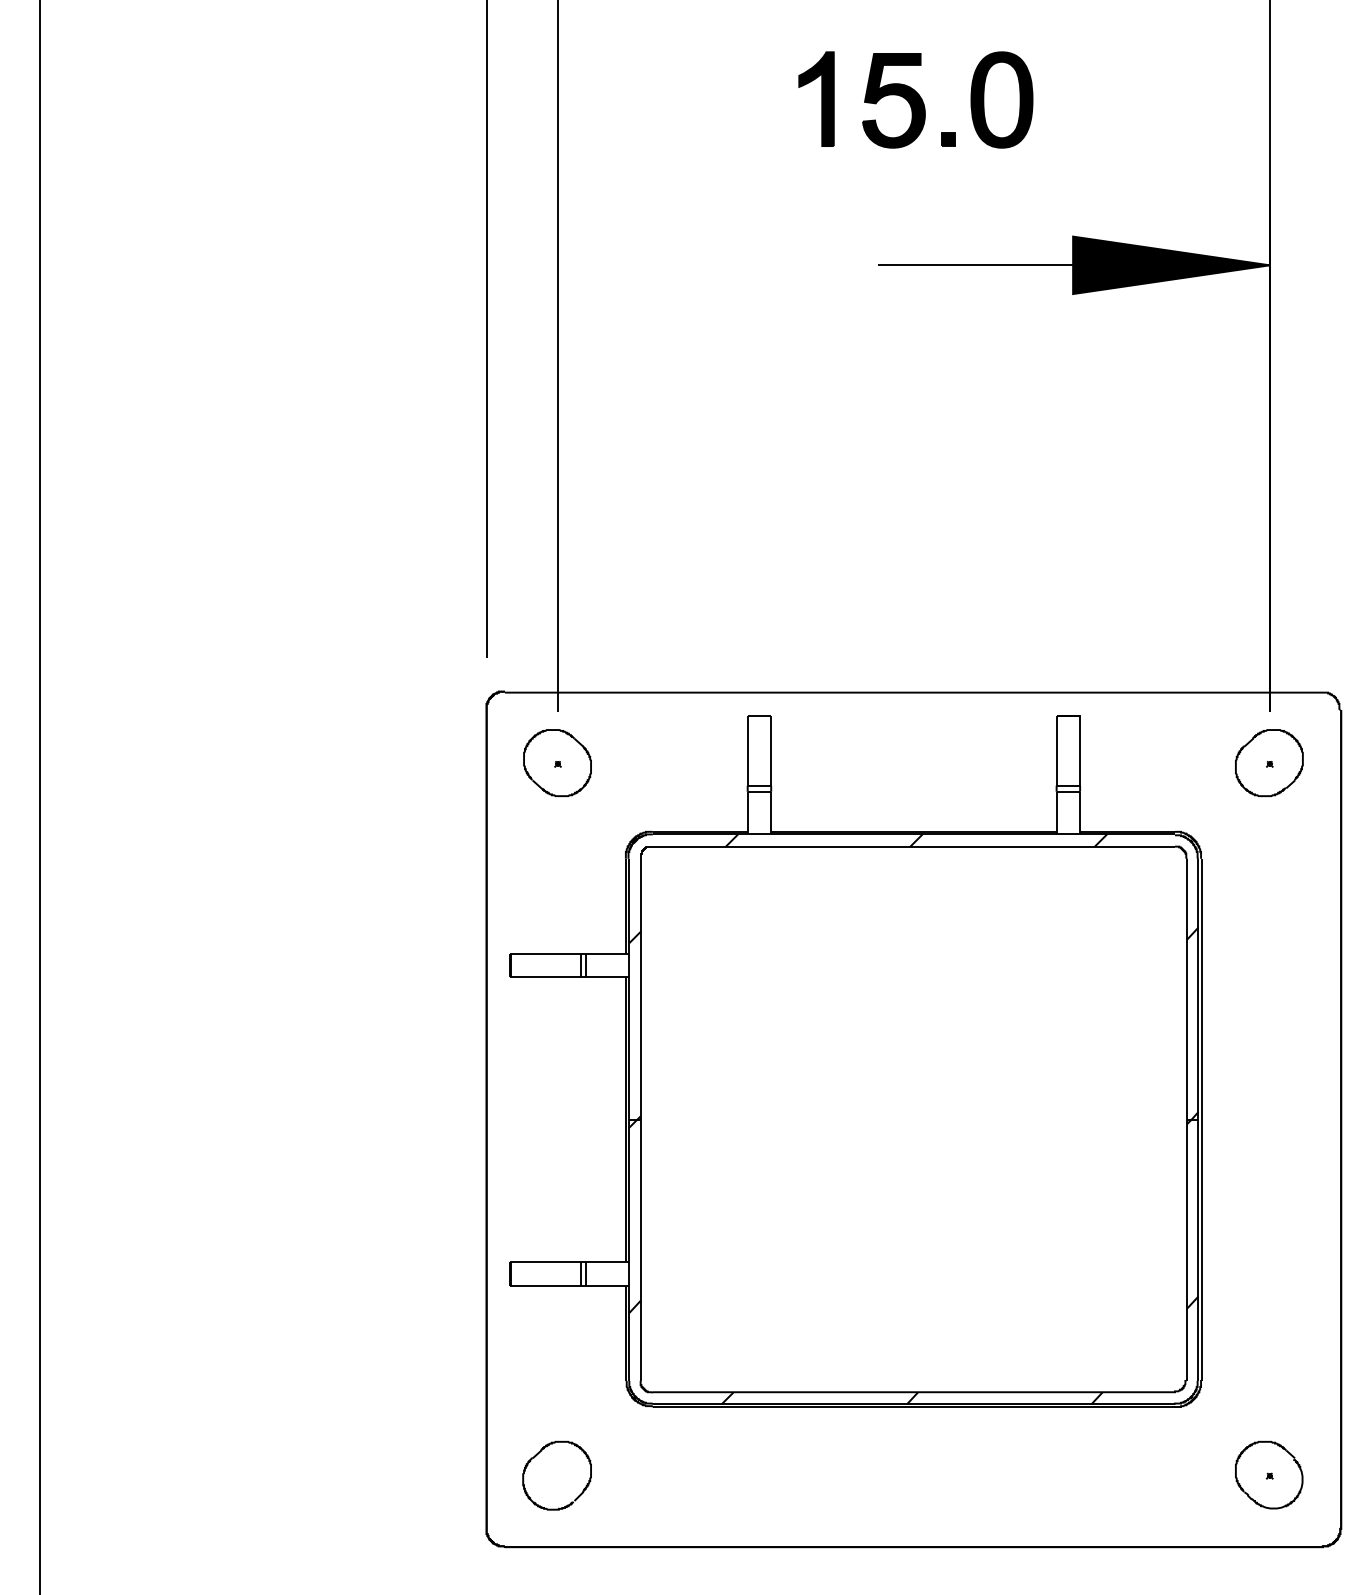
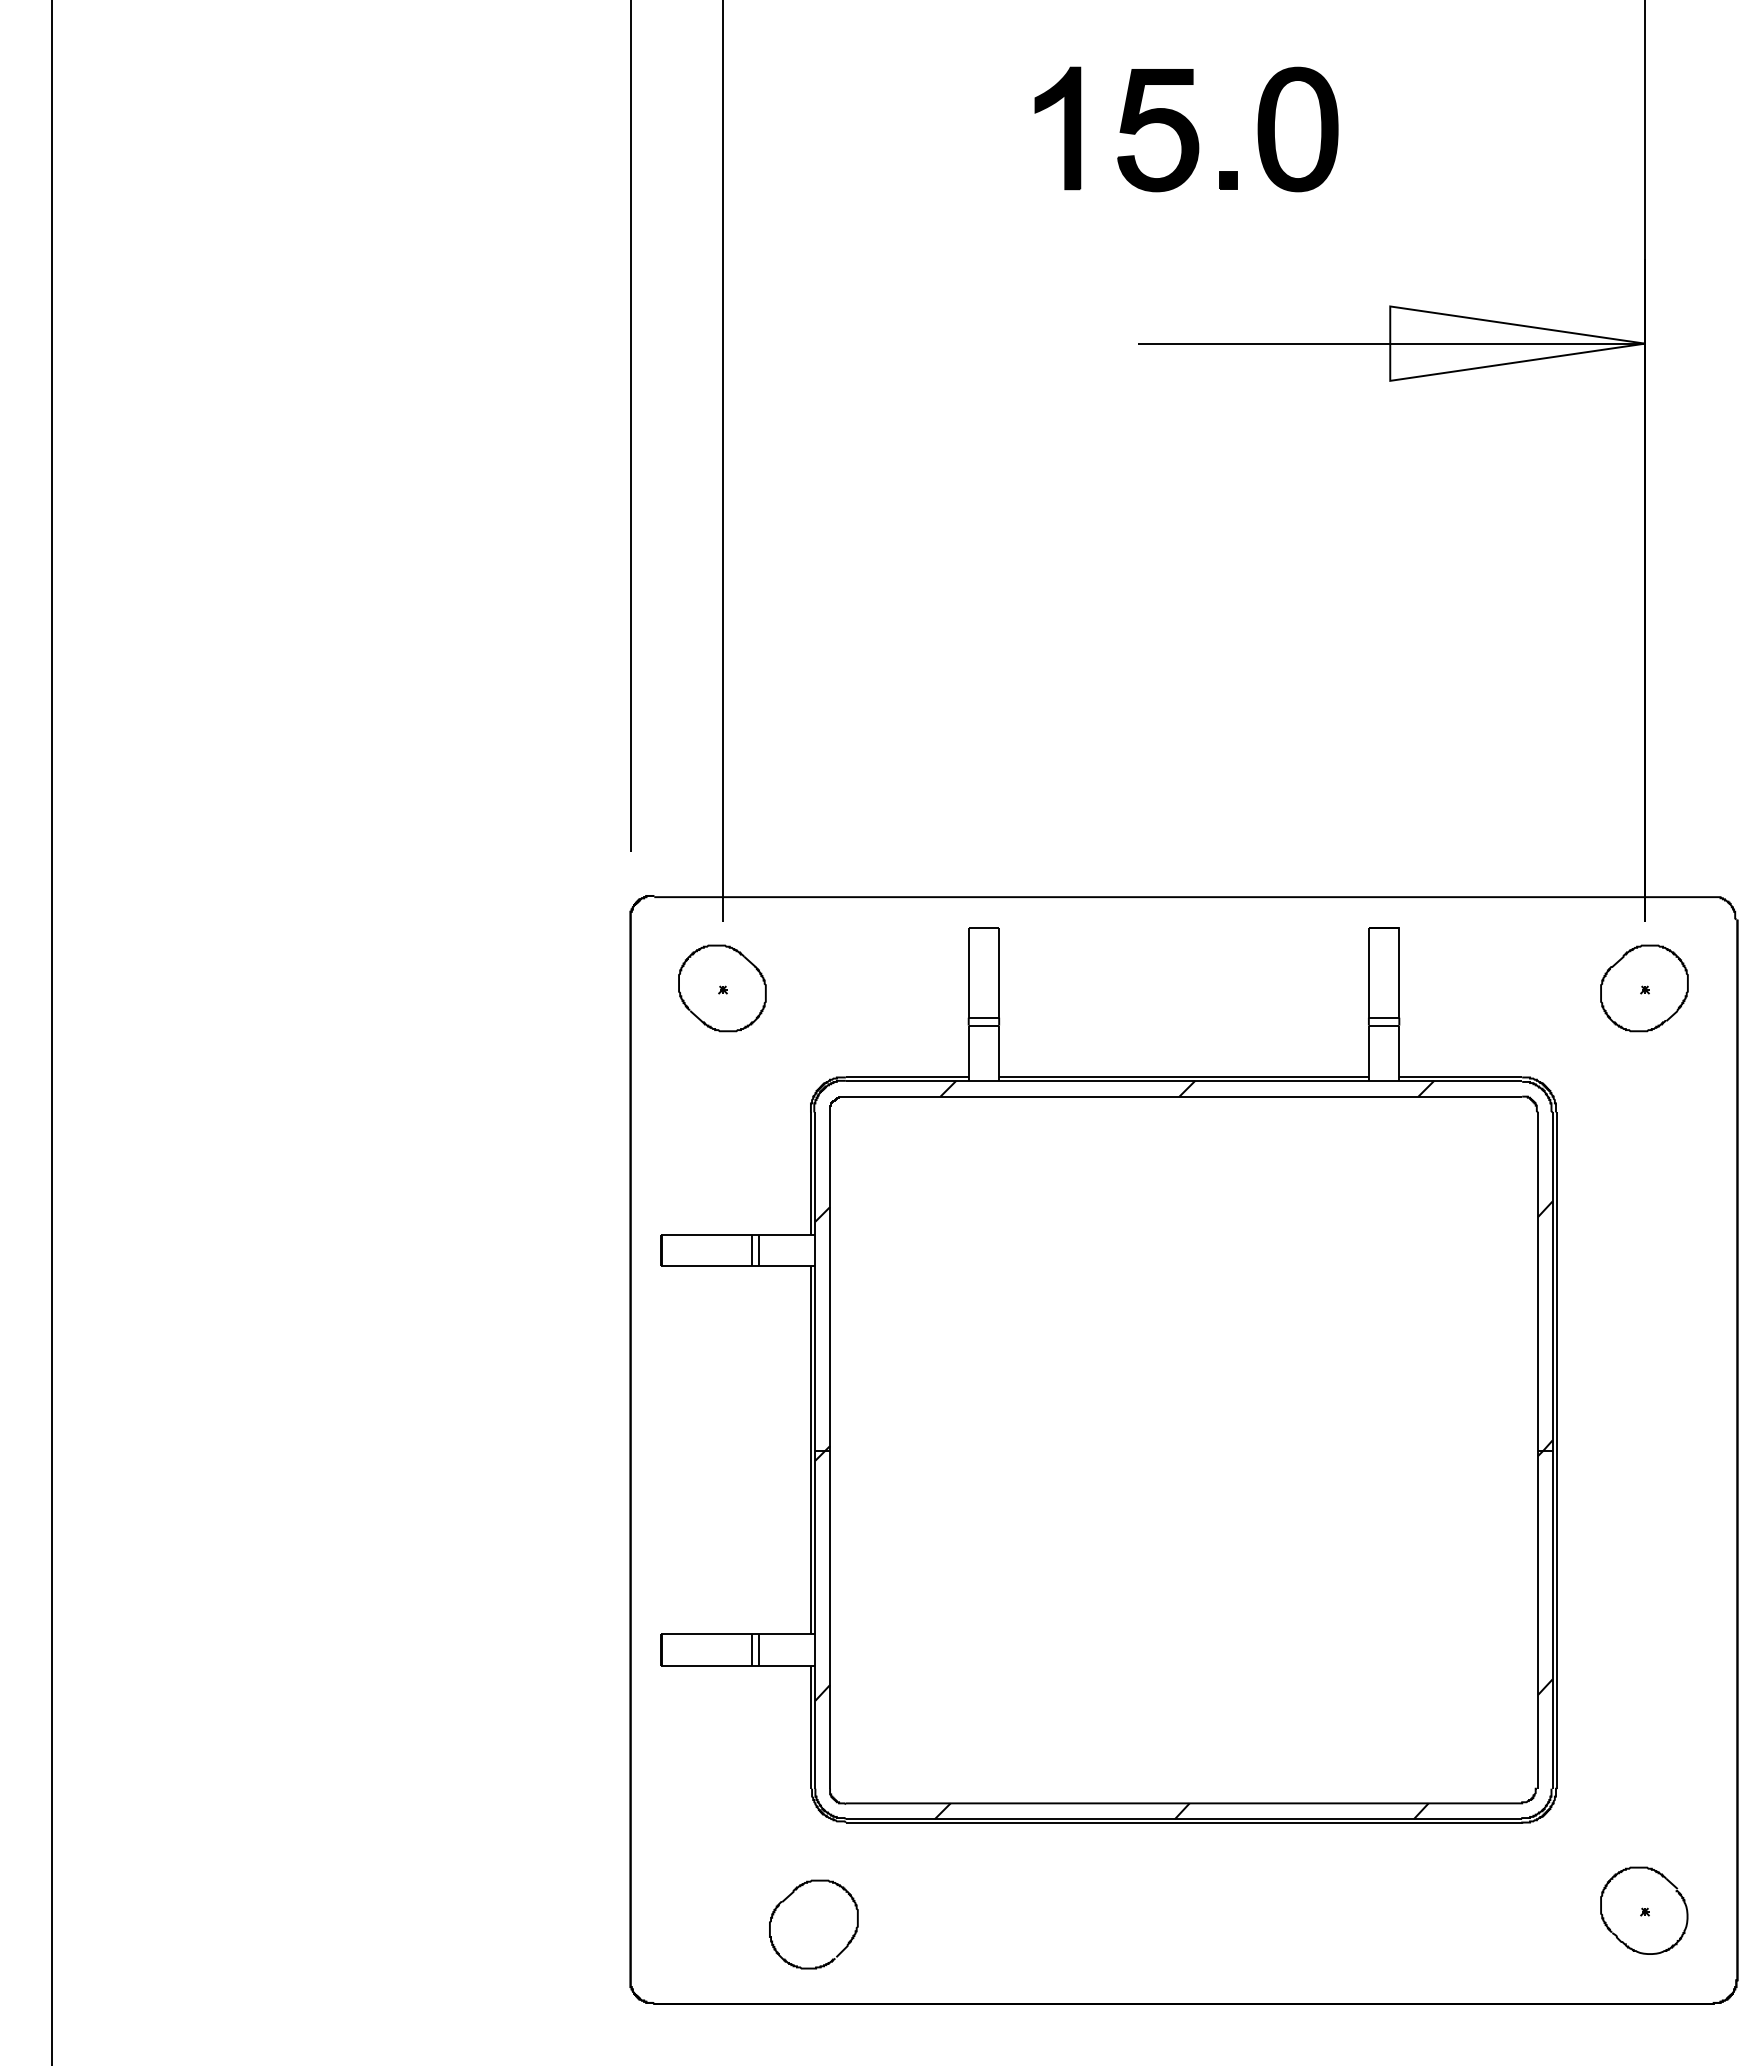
fill: (1171, 265) -> (1517, 343), removed
part: (556, 1475) -> (813, 1924), moved

